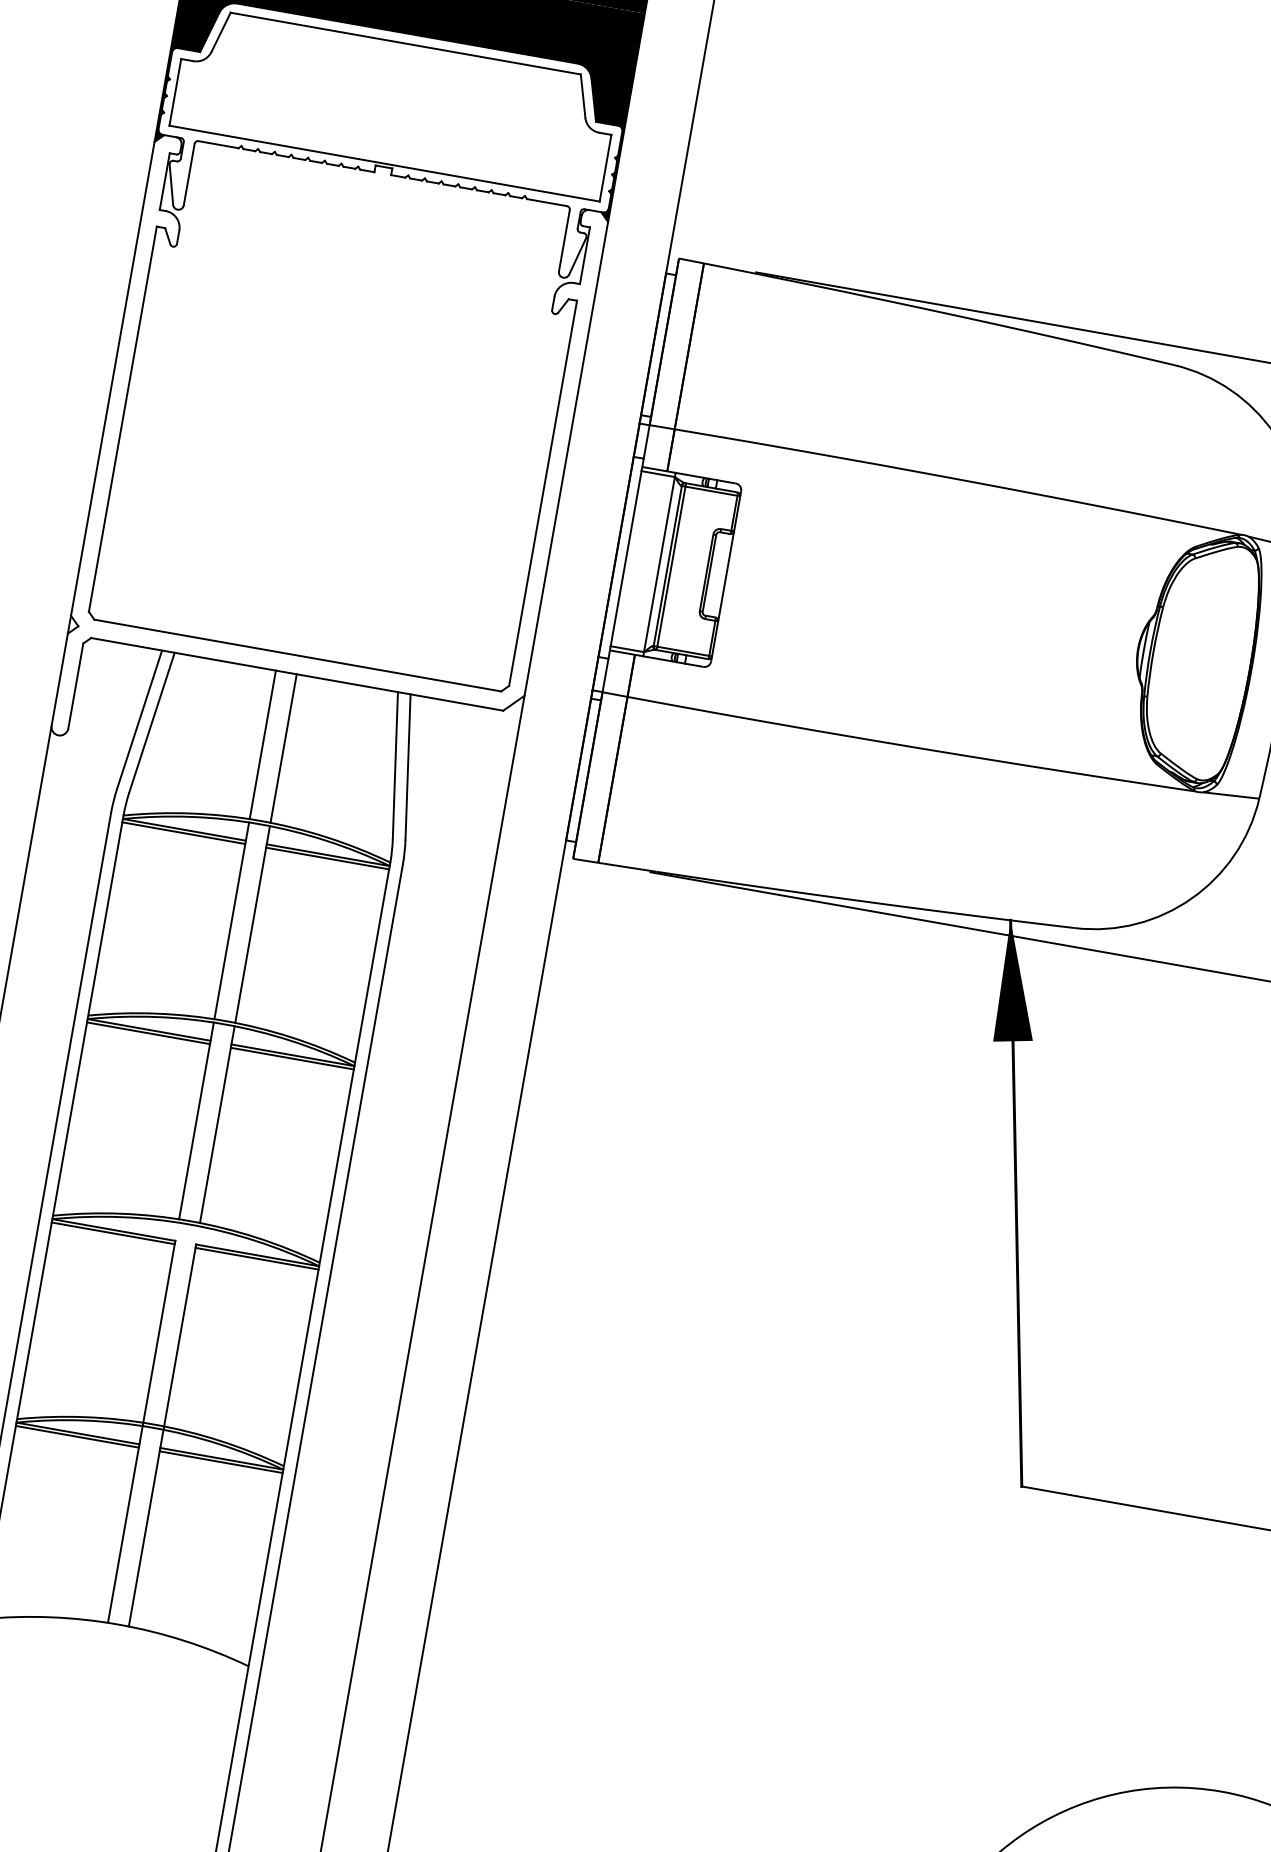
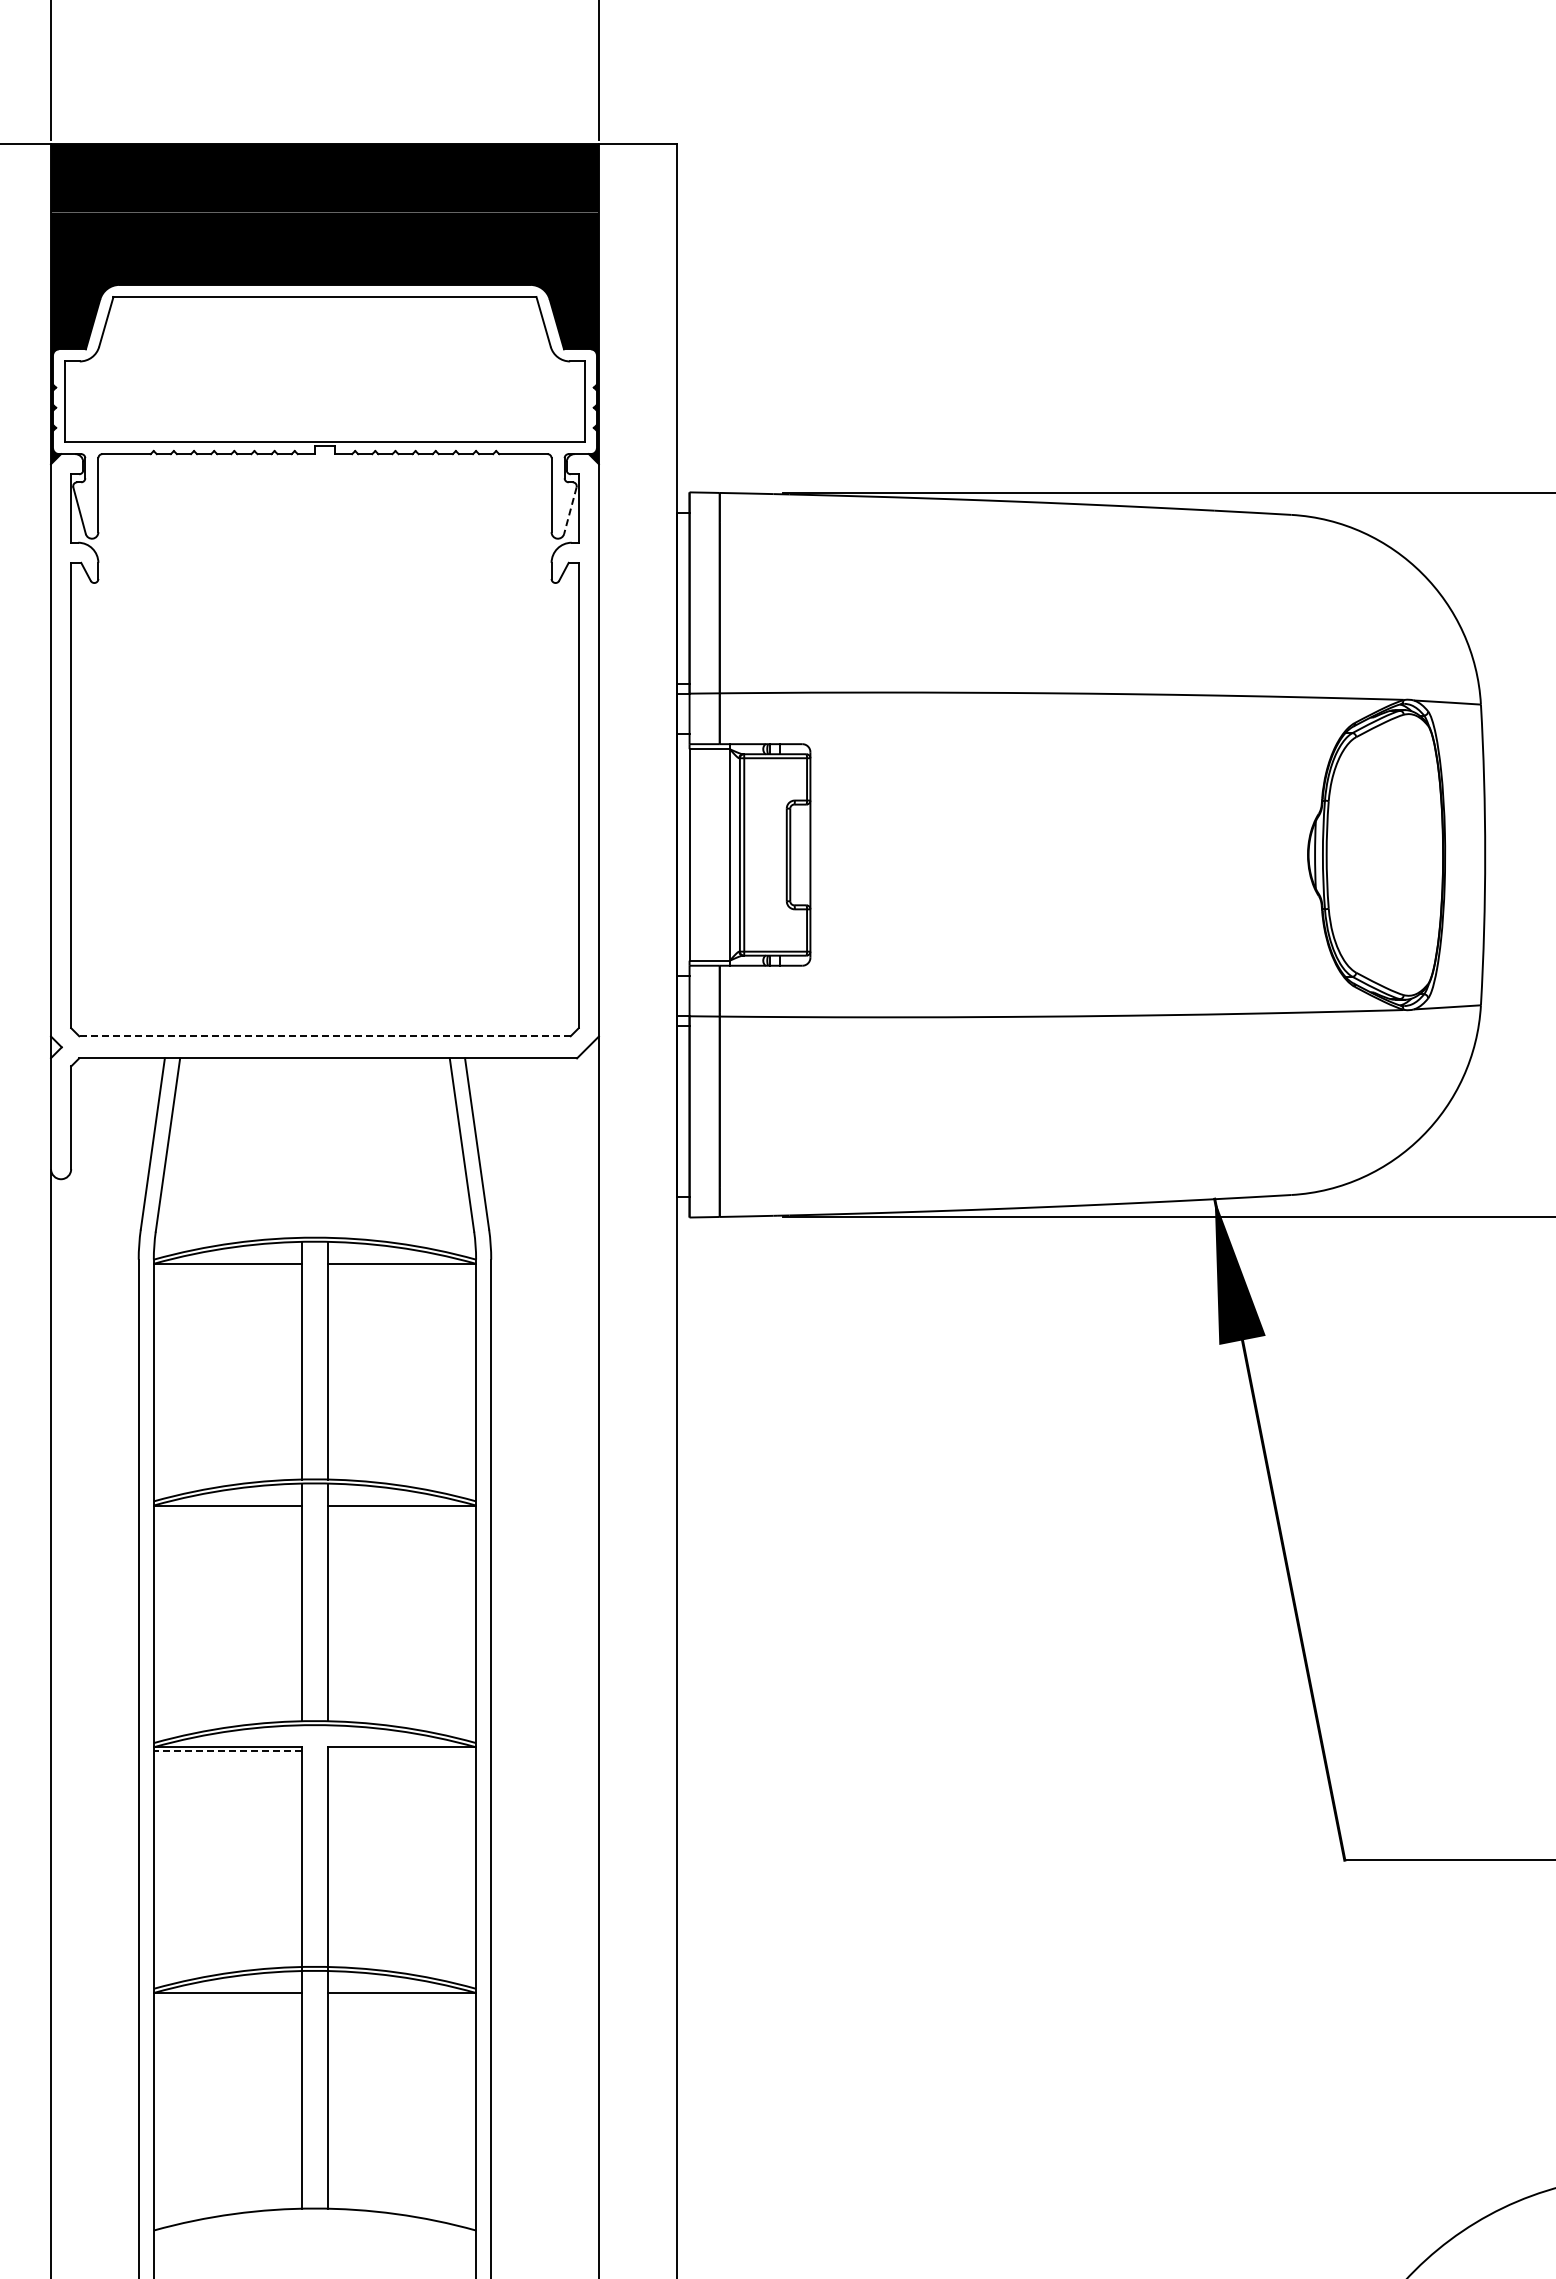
line: (577, 257) -> (570, 511), solid -> dashed
line: (297, 655) -> (324, 1036), solid -> dashed
line: (262, 744) -> (302, 1147), removed
line: (283, 748) -> (327, 1147), removed
line: (183, 832) -> (227, 1267), removed
line: (327, 858) -> (401, 1267), removed
line: (148, 1033) -> (227, 1509), removed
line: (292, 1058) -> (401, 1509), removed
line: (112, 1233) -> (227, 1751), solid -> dashed
line: (256, 1258) -> (401, 1751), removed
line: (76, 1437) -> (227, 1997), removed
line: (220, 1462) -> (401, 1997), removed

